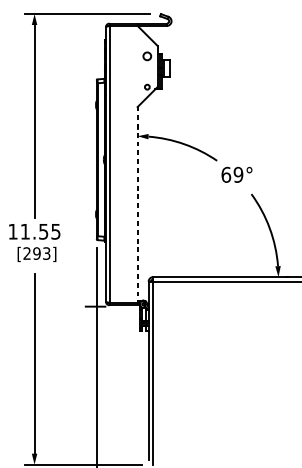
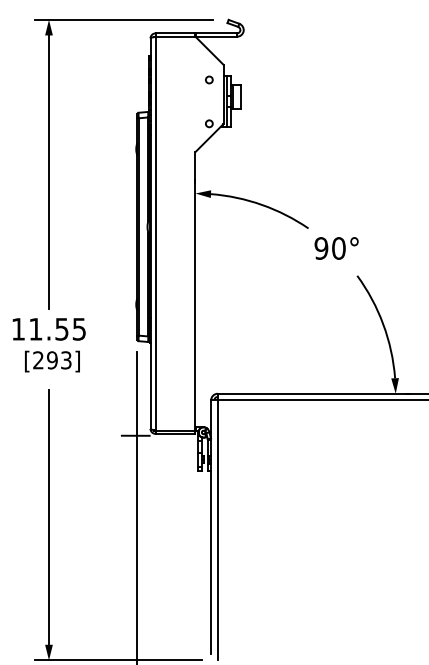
circle: (147, 56) -> (209, 79), size x0.62
text: (231, 174) -> (329, 248), 69° -> 90°
line: (137, 205) -> (195, 292), dashed -> solid

